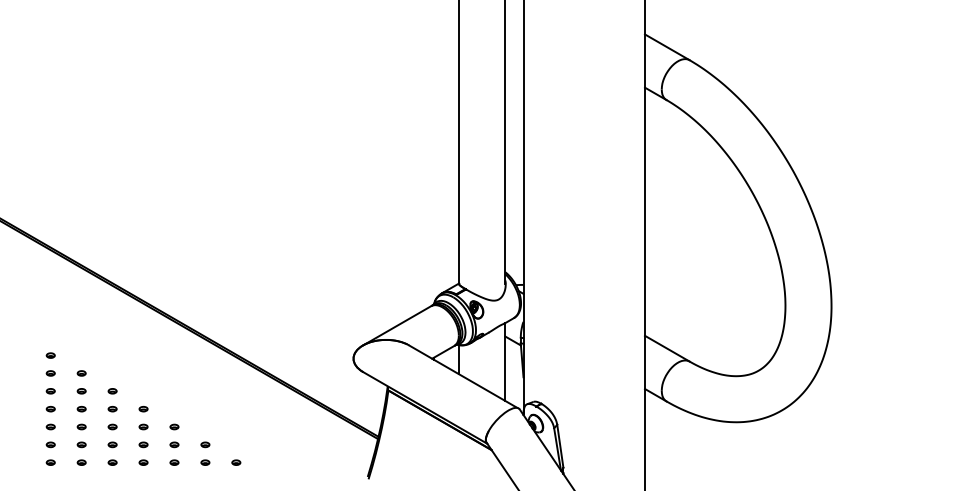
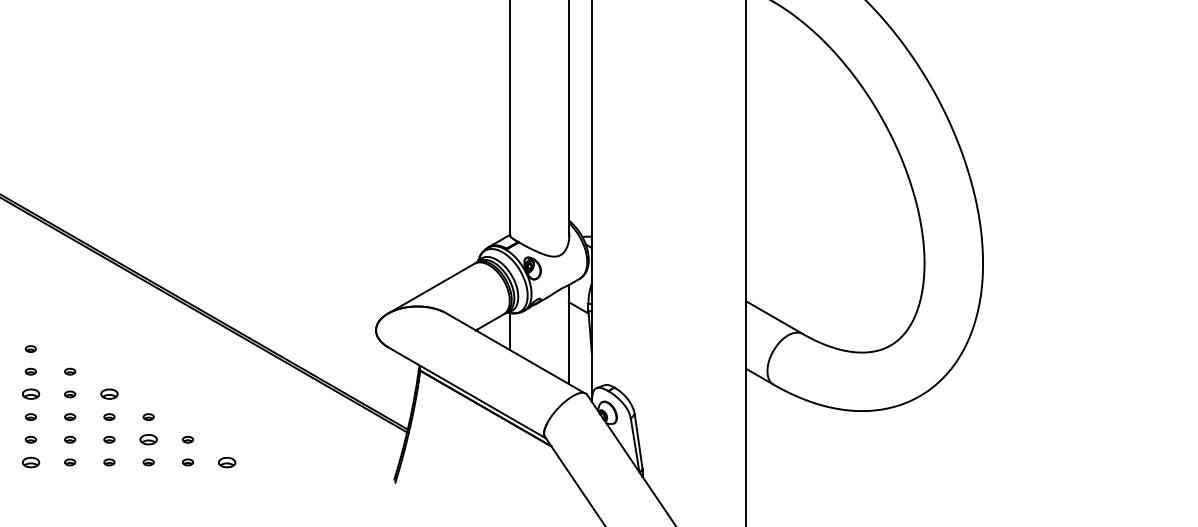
part: (81, 409) -> (30, 394), size x1.6
part: (143, 409) -> (109, 394), size x1.6
part: (174, 444) -> (148, 439), size x1.6
part: (81, 462) -> (30, 462), size x1.6
part: (236, 462) -> (227, 462), size x1.6

